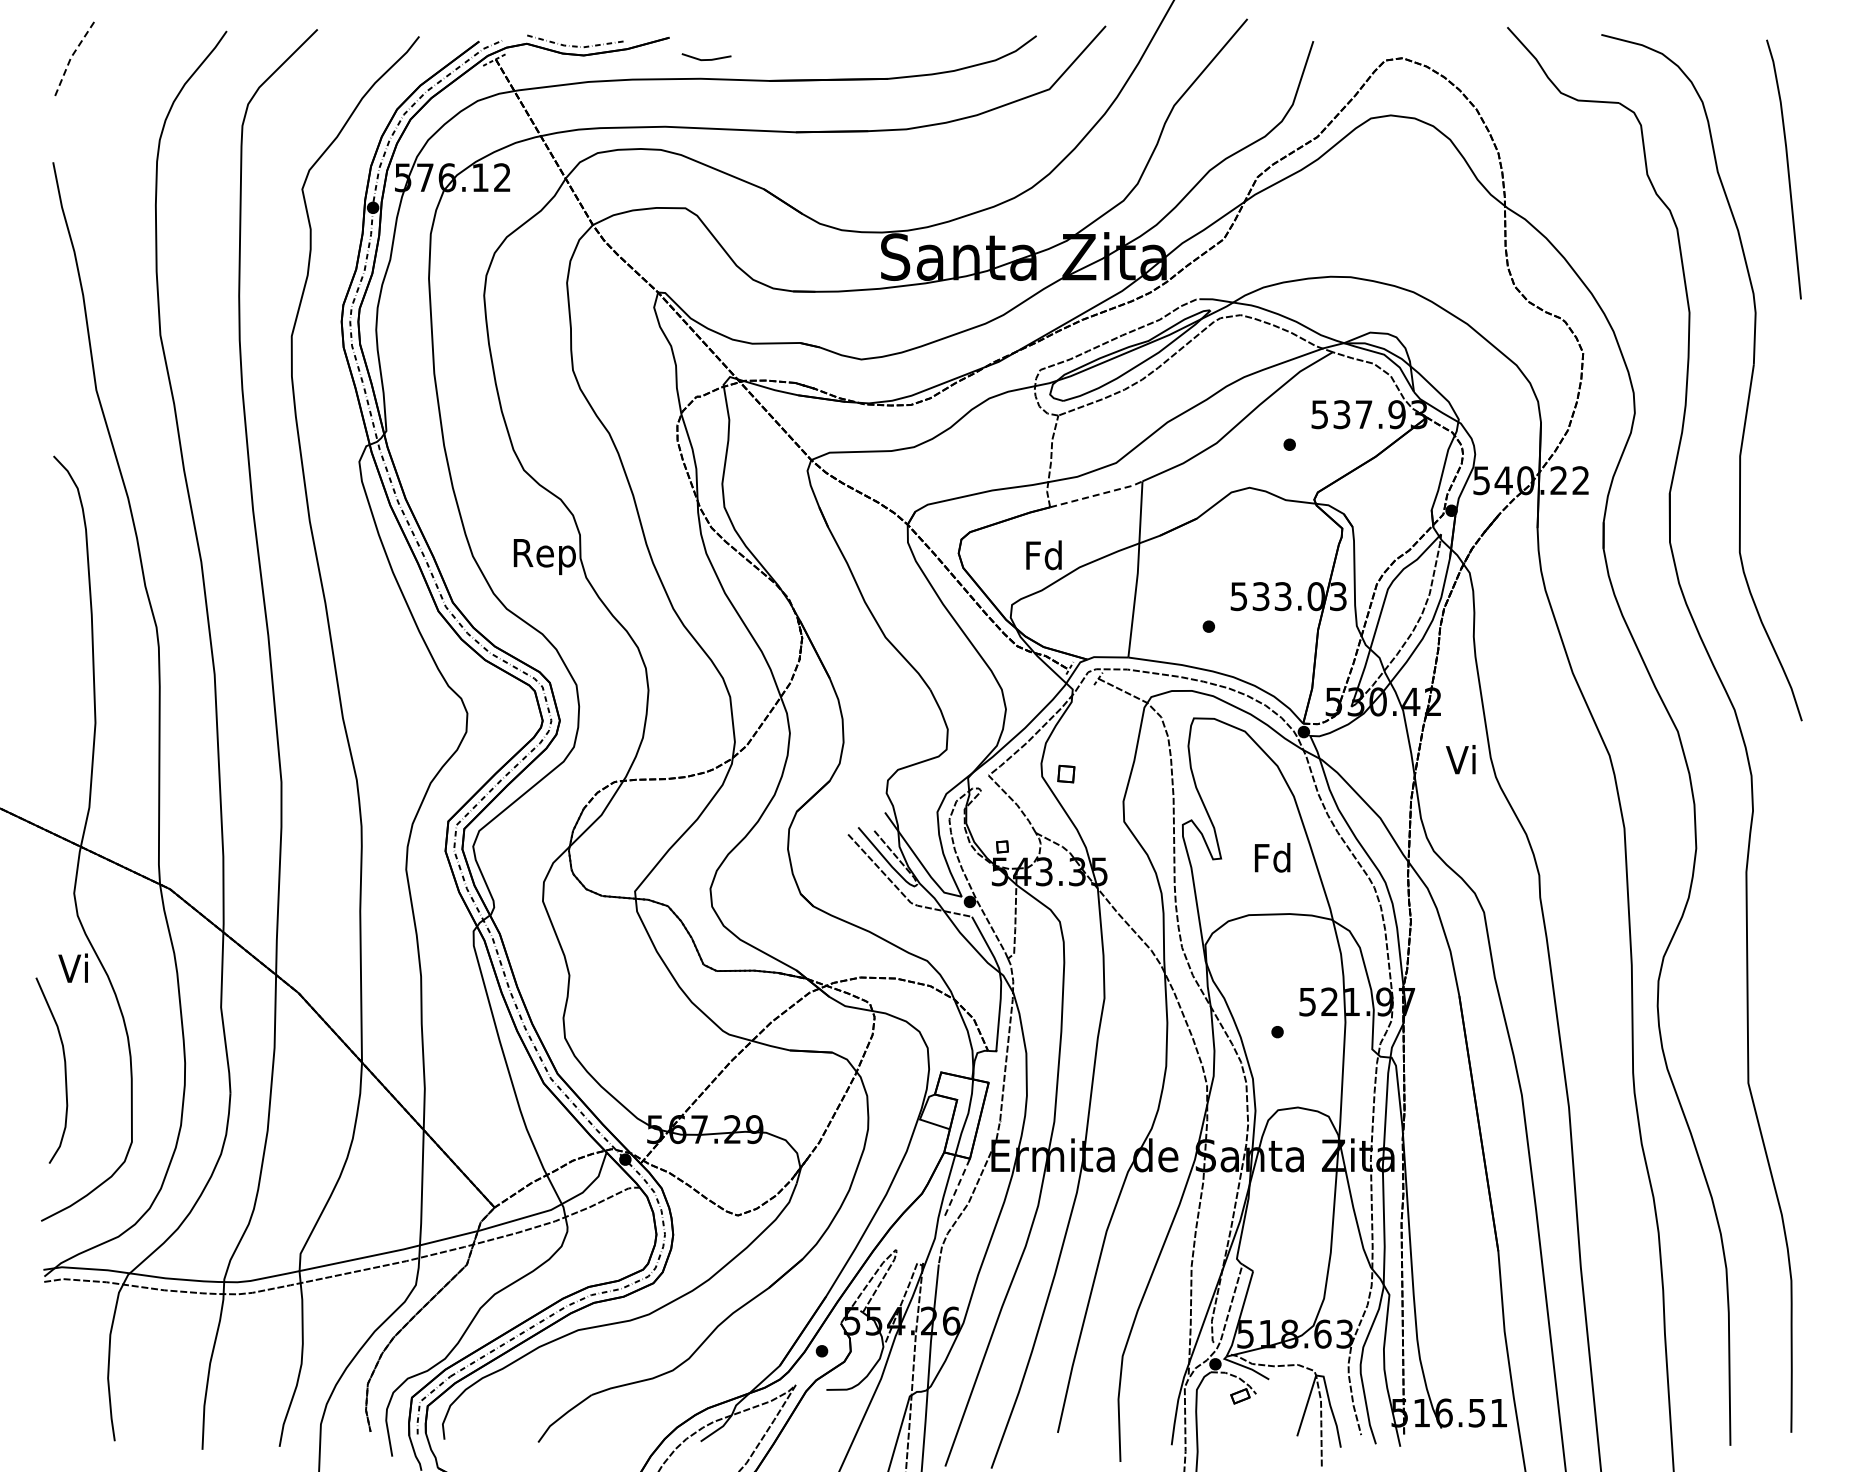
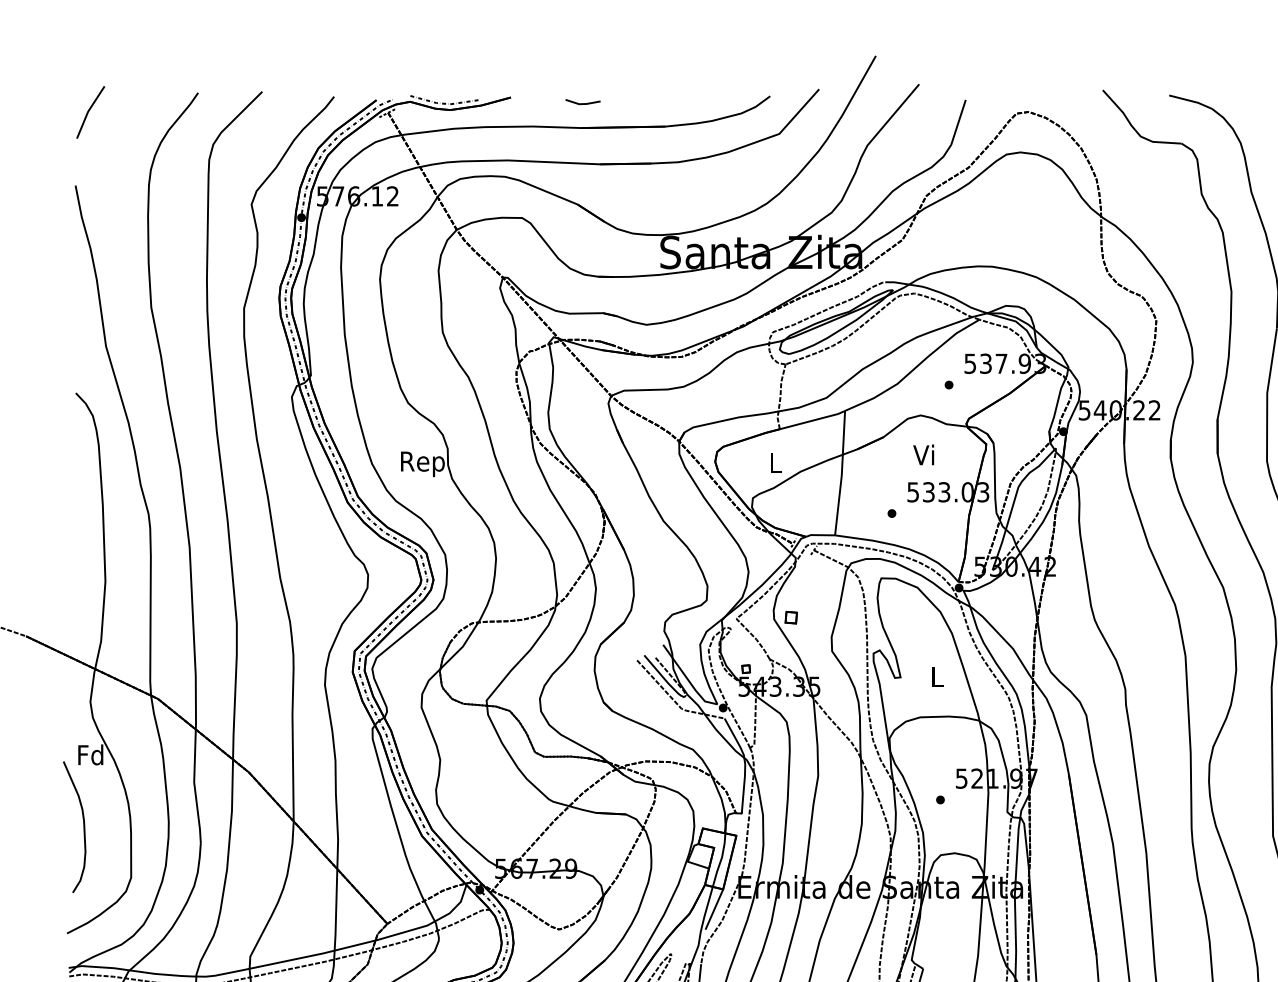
line: (71, 57) -> (88, 111), dashed -> solid
line: (706, 59) -> (582, 103), moved
line: (1097, 495) -> (813, 420), dashed -> solid
text: (1043, 555) -> (775, 463), Fd -> L
text: (1460, 759) -> (923, 454), moved
text: (1272, 857) -> (936, 676), Fd -> L
text: (74, 968) -> (90, 755), Vi -> Fd
line: (957, 1186) -> (714, 909), dashed -> solid

